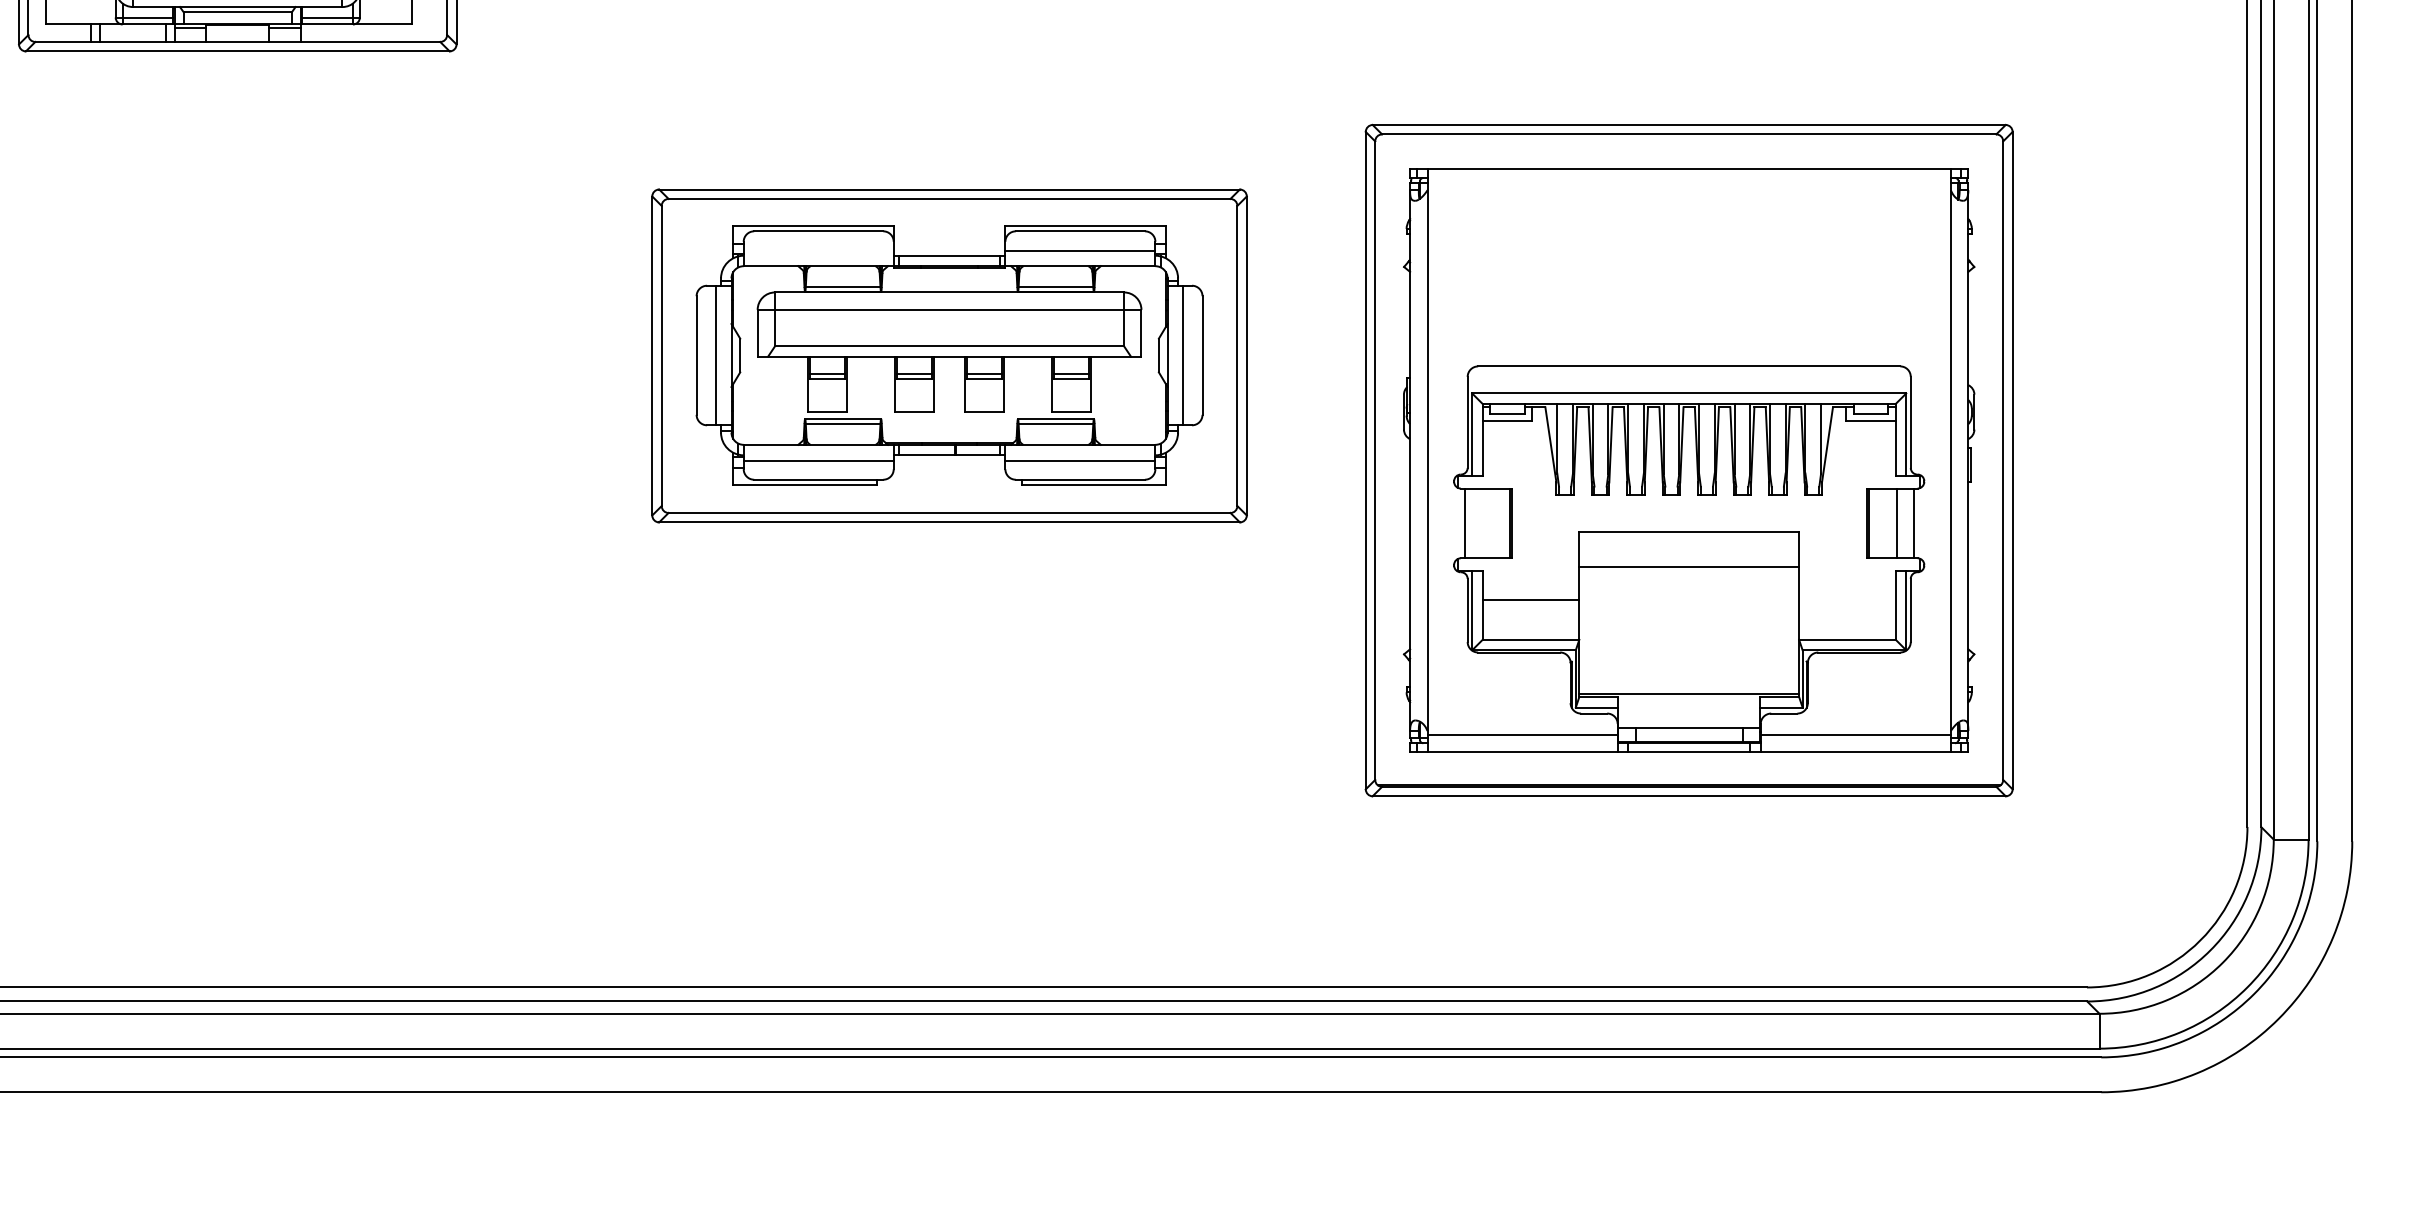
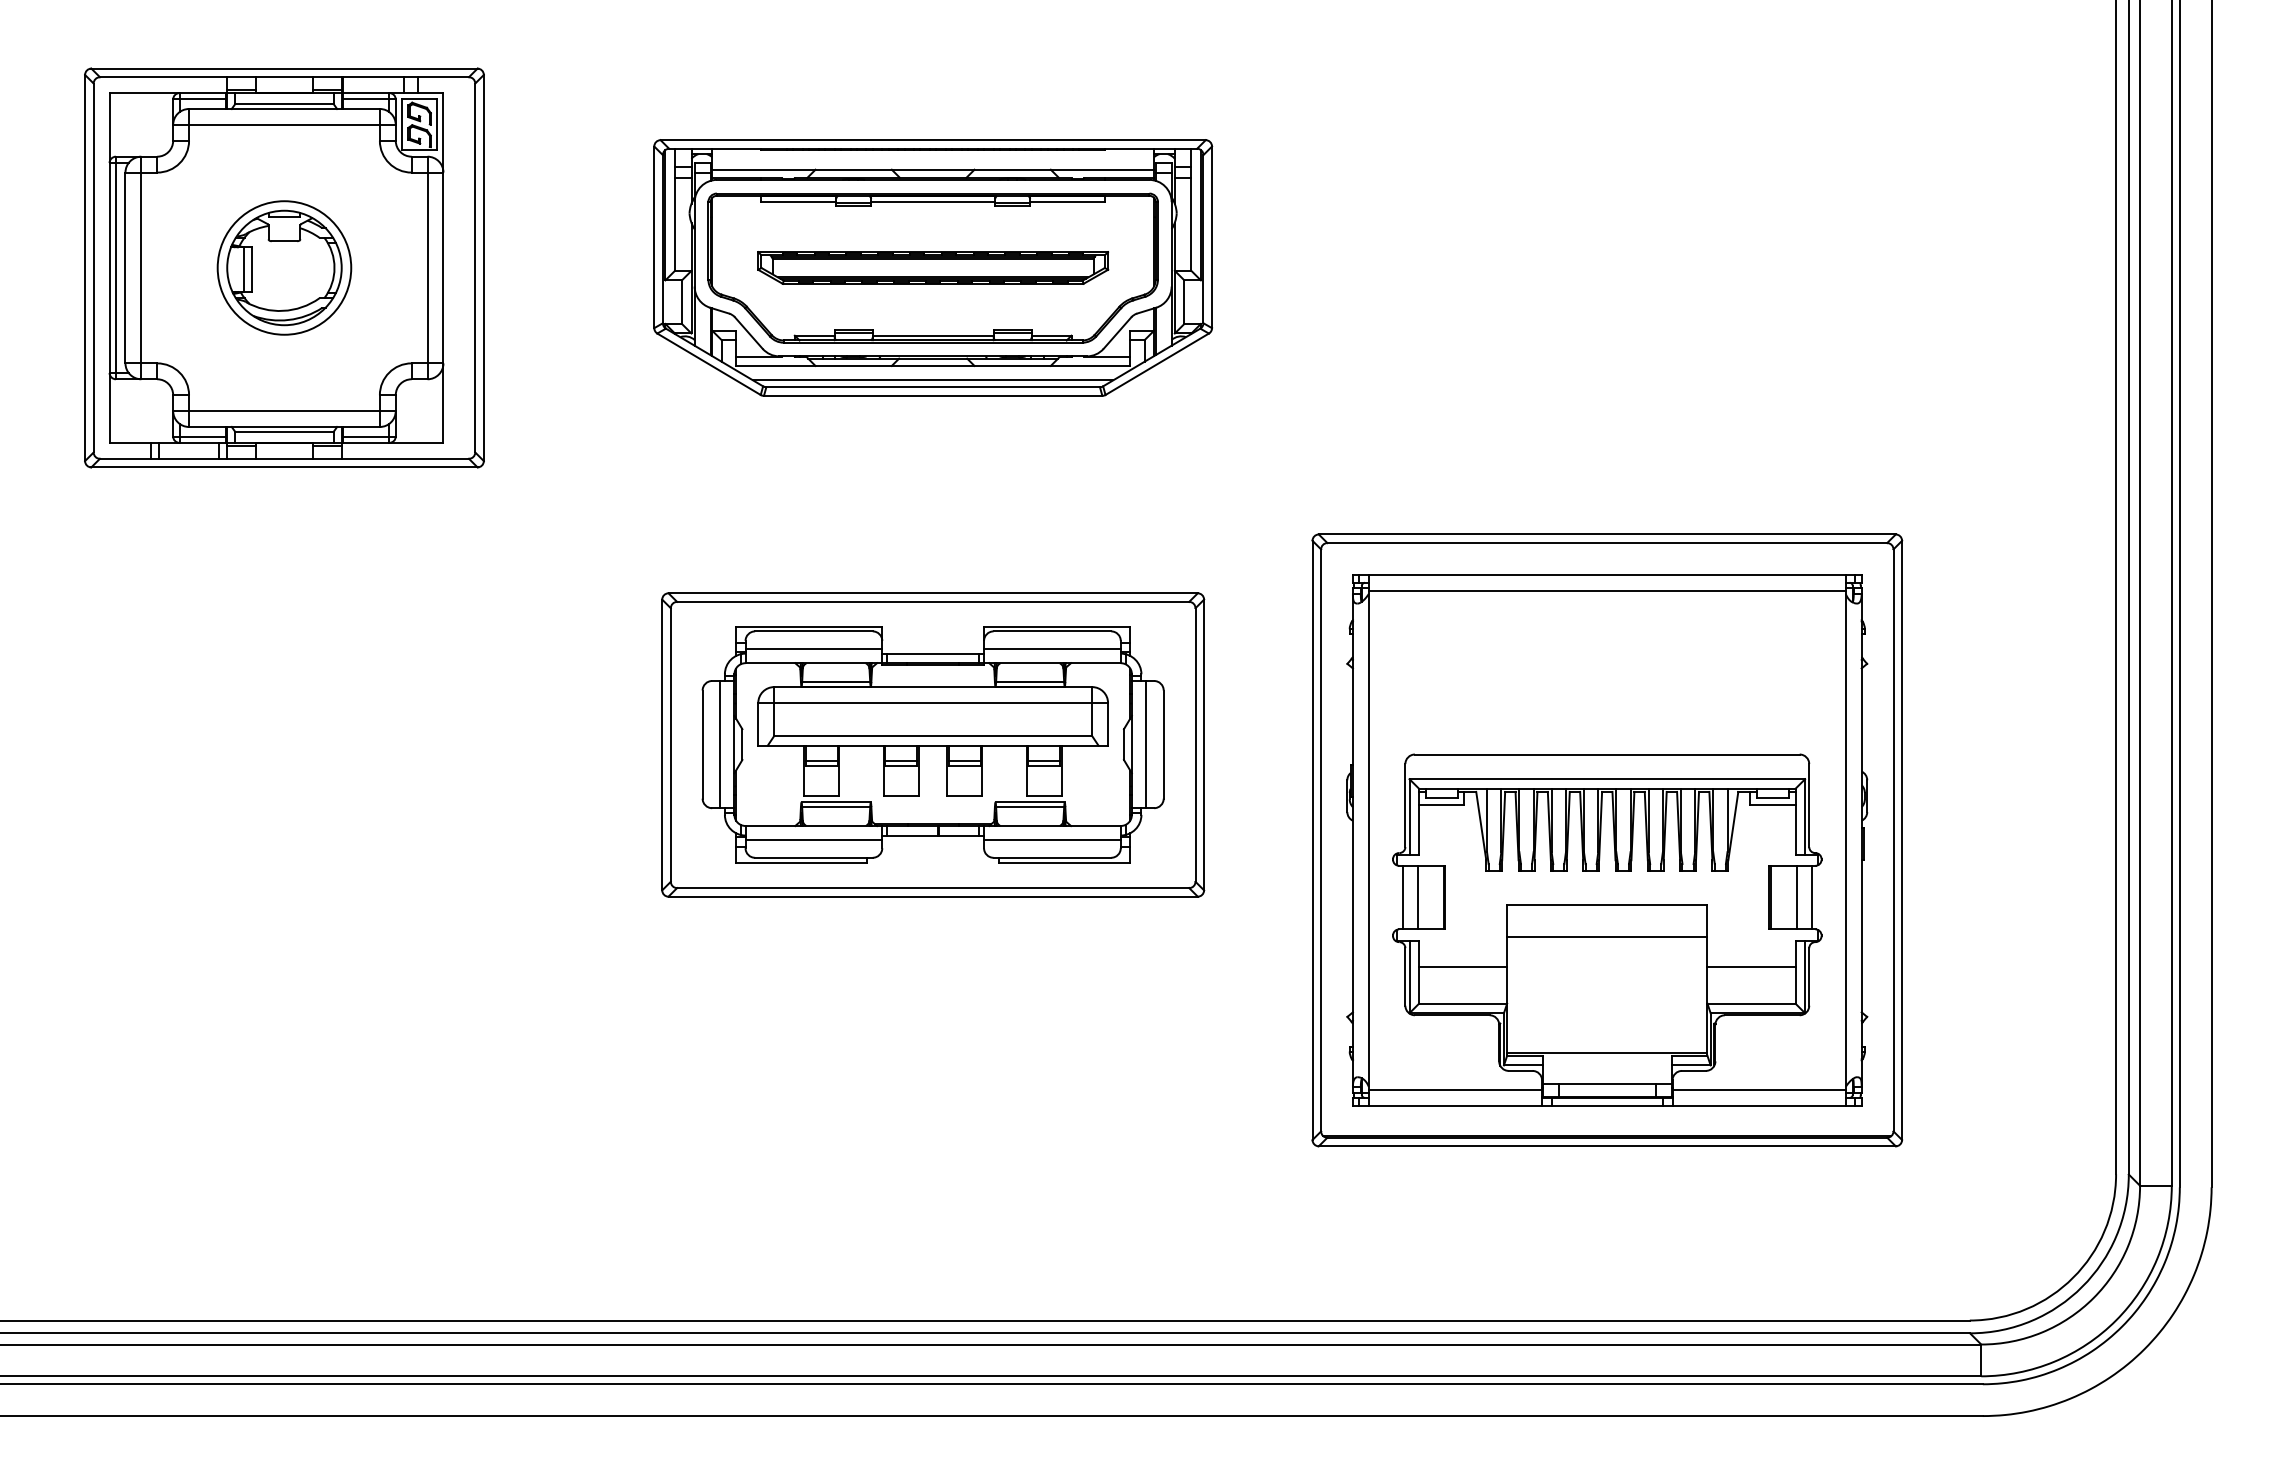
line: (1688, 186) -> (1606, 590), added
line: (818, 250) -> (813, 648), added
line: (1480, 523) -> (1417, 897), added
line: (1847, 600) -> (1751, 967), added

